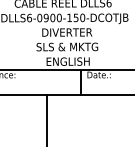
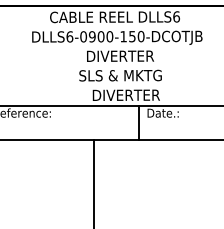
text: (71, 61) -> (126, 95), ENGLISH -> DIVERTER

